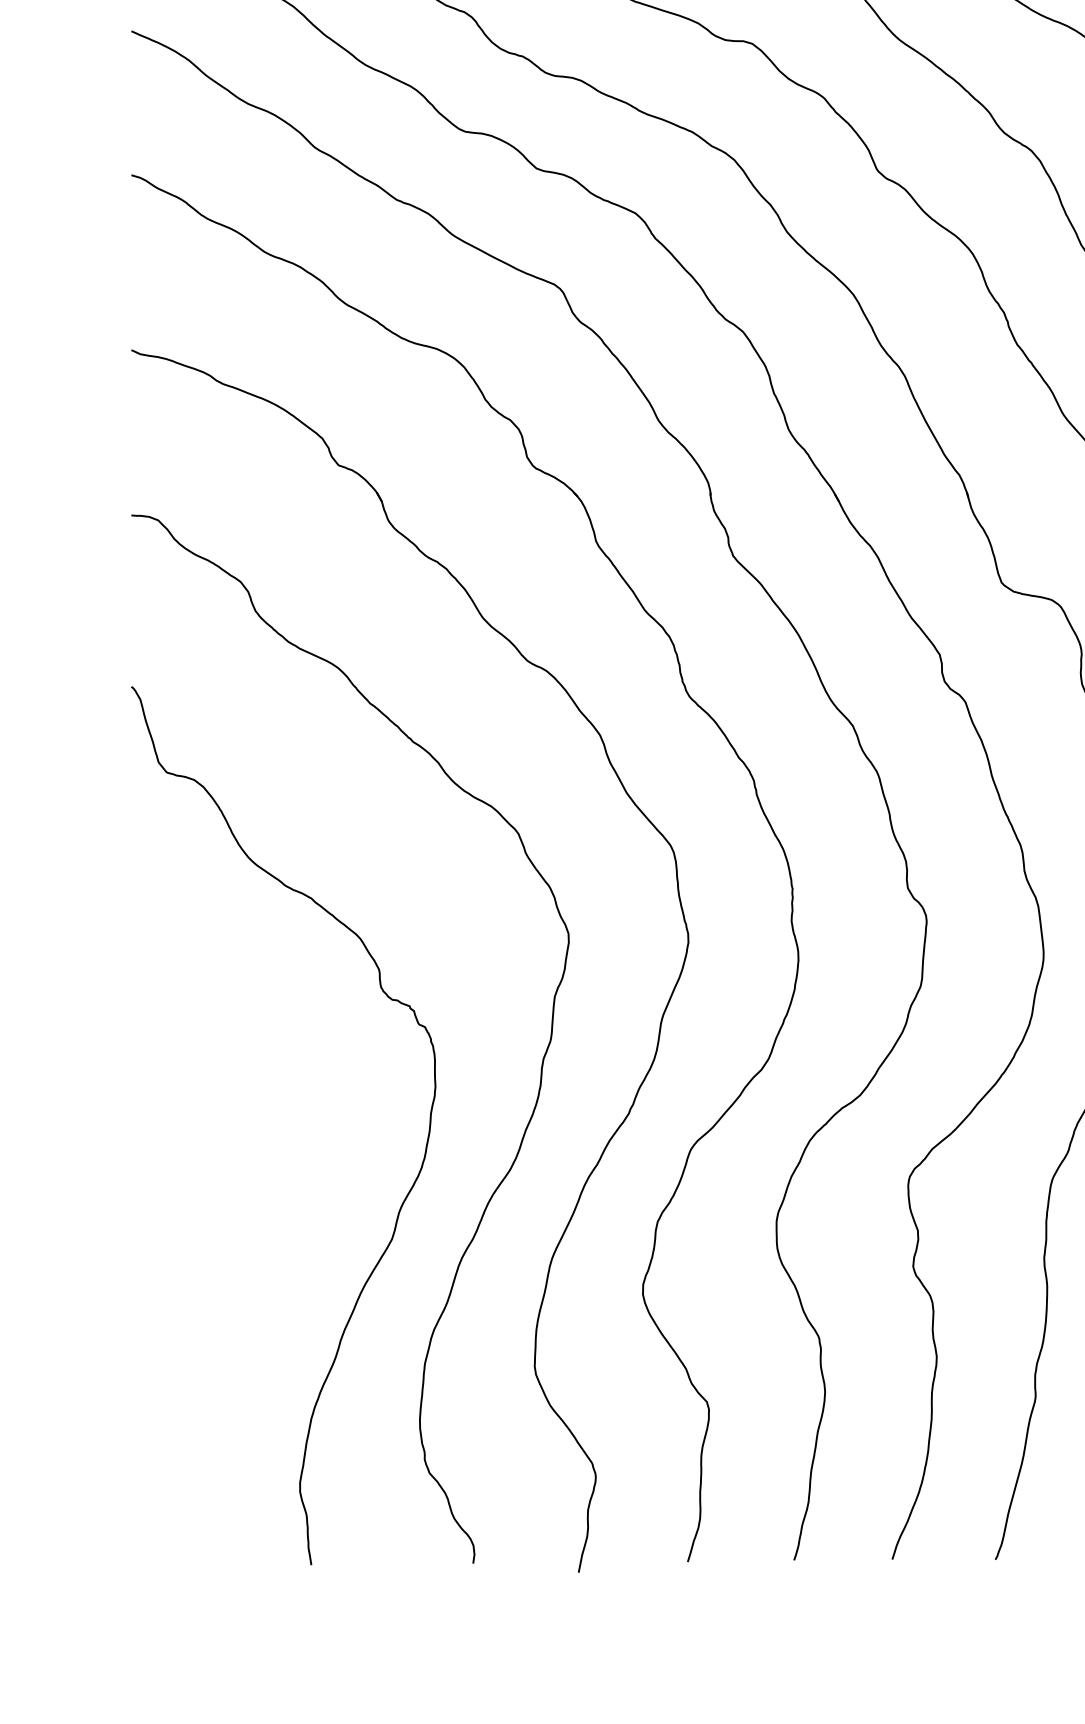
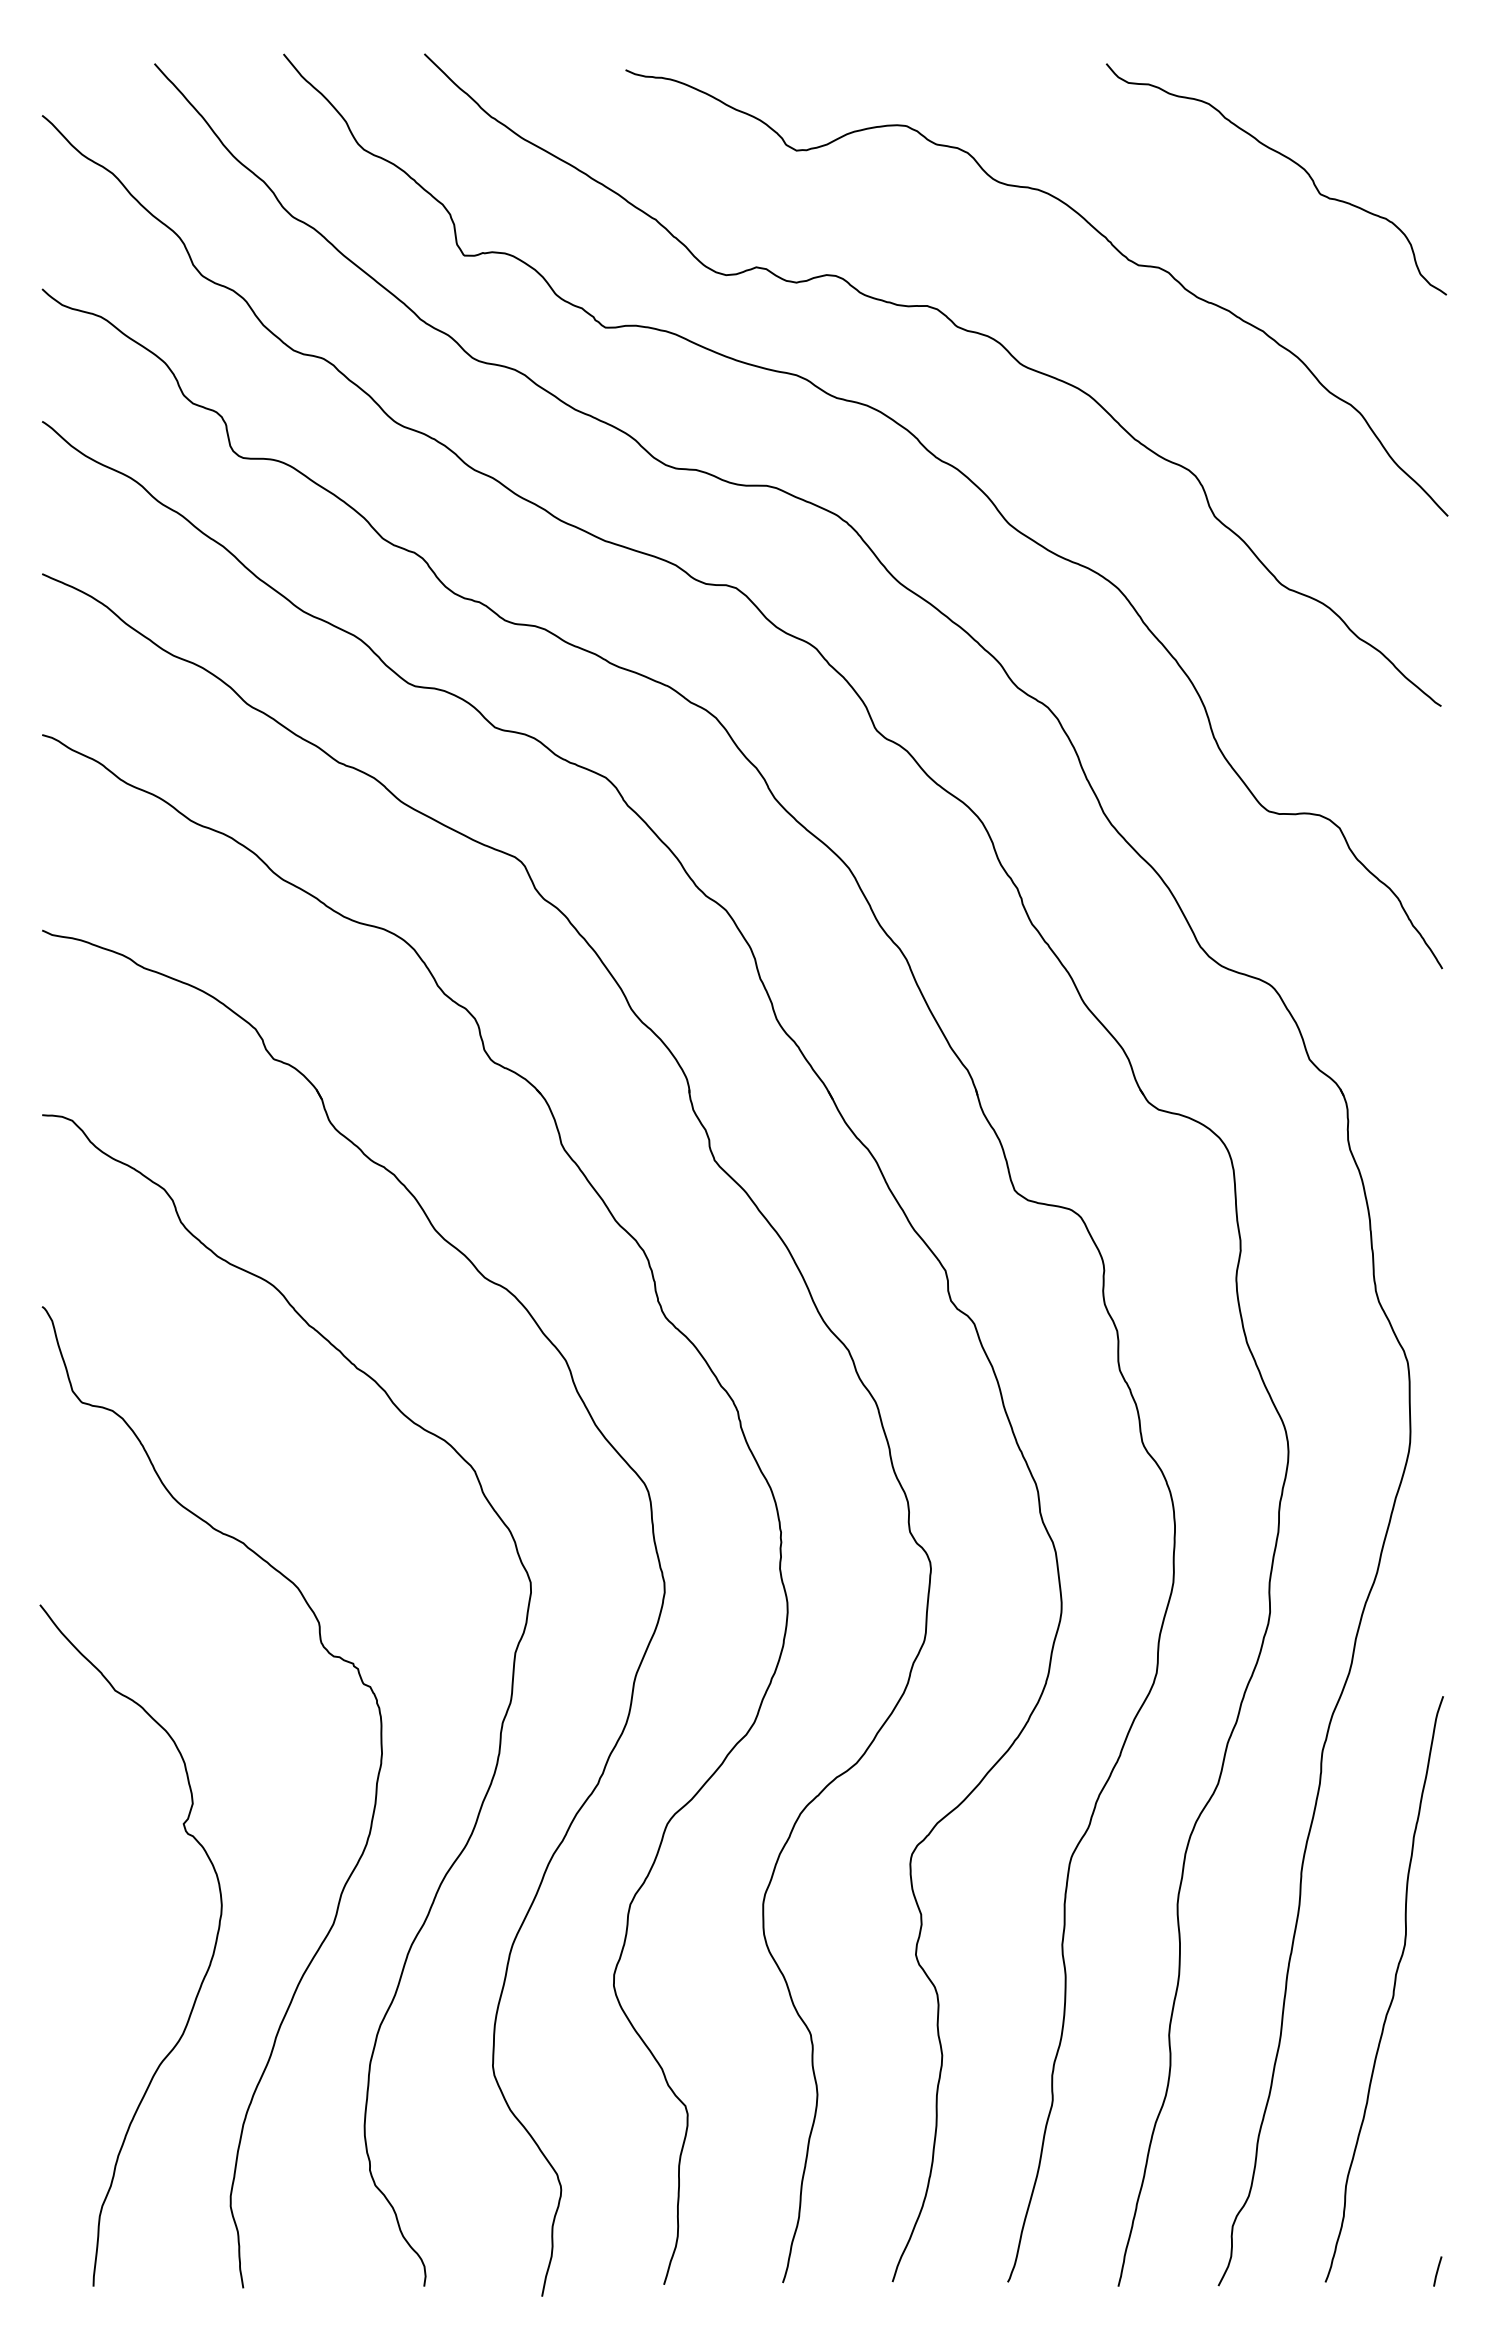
curve: (273, 1290) -> (201, 1981), added

